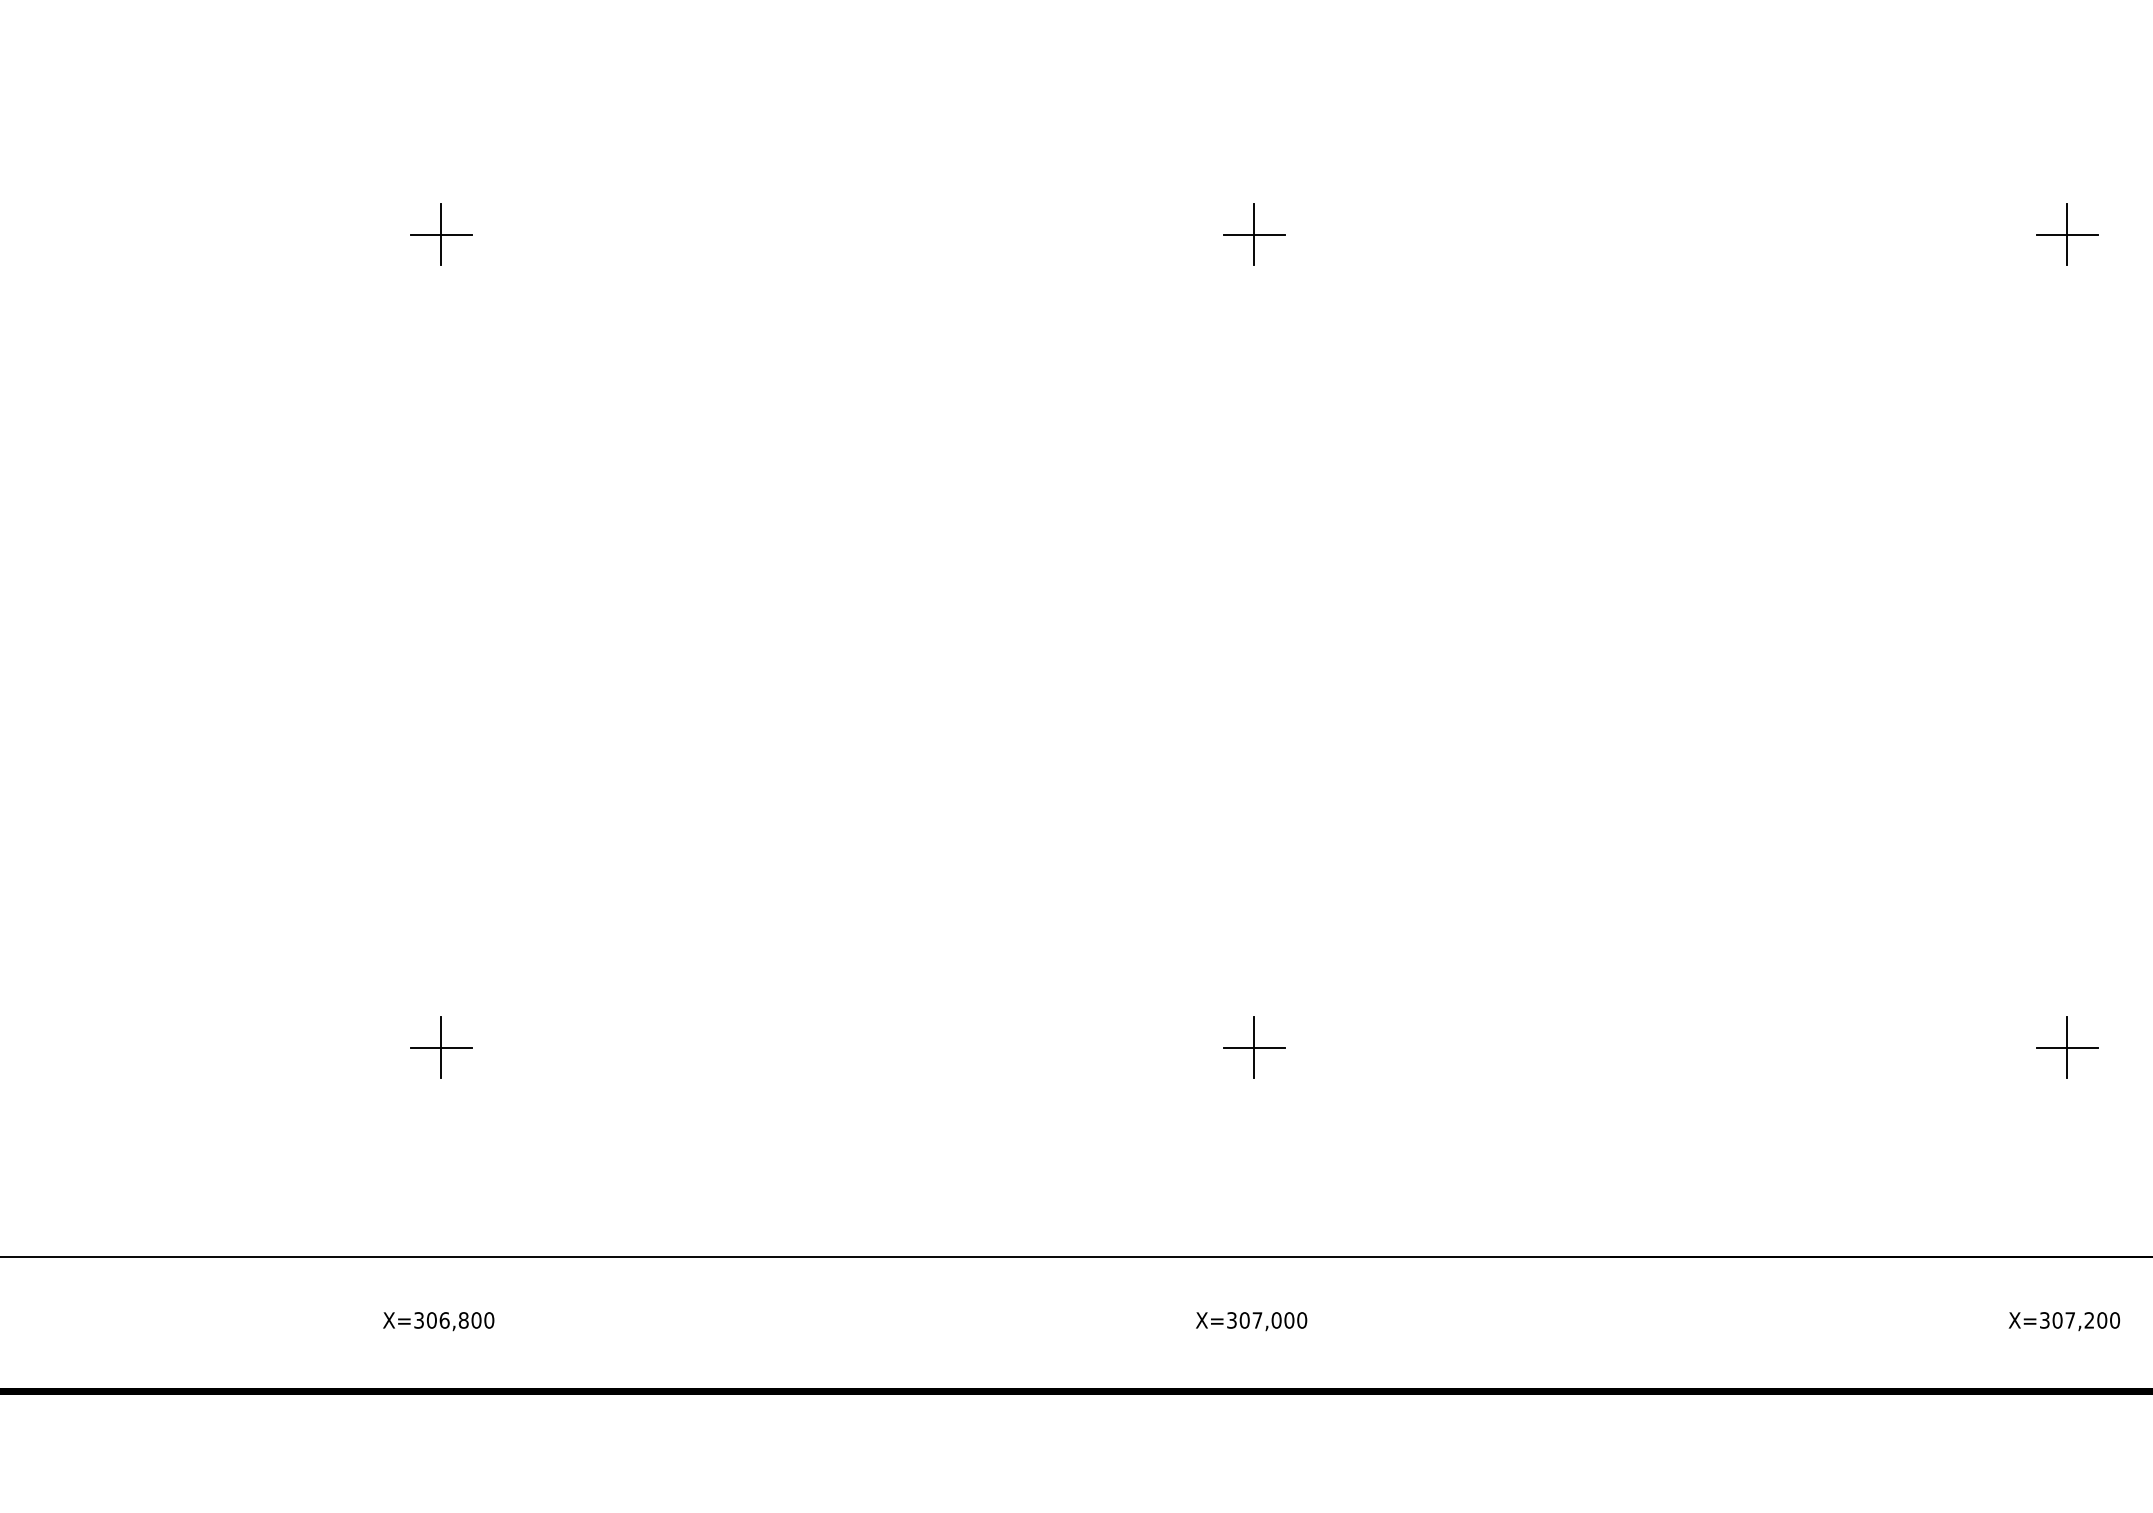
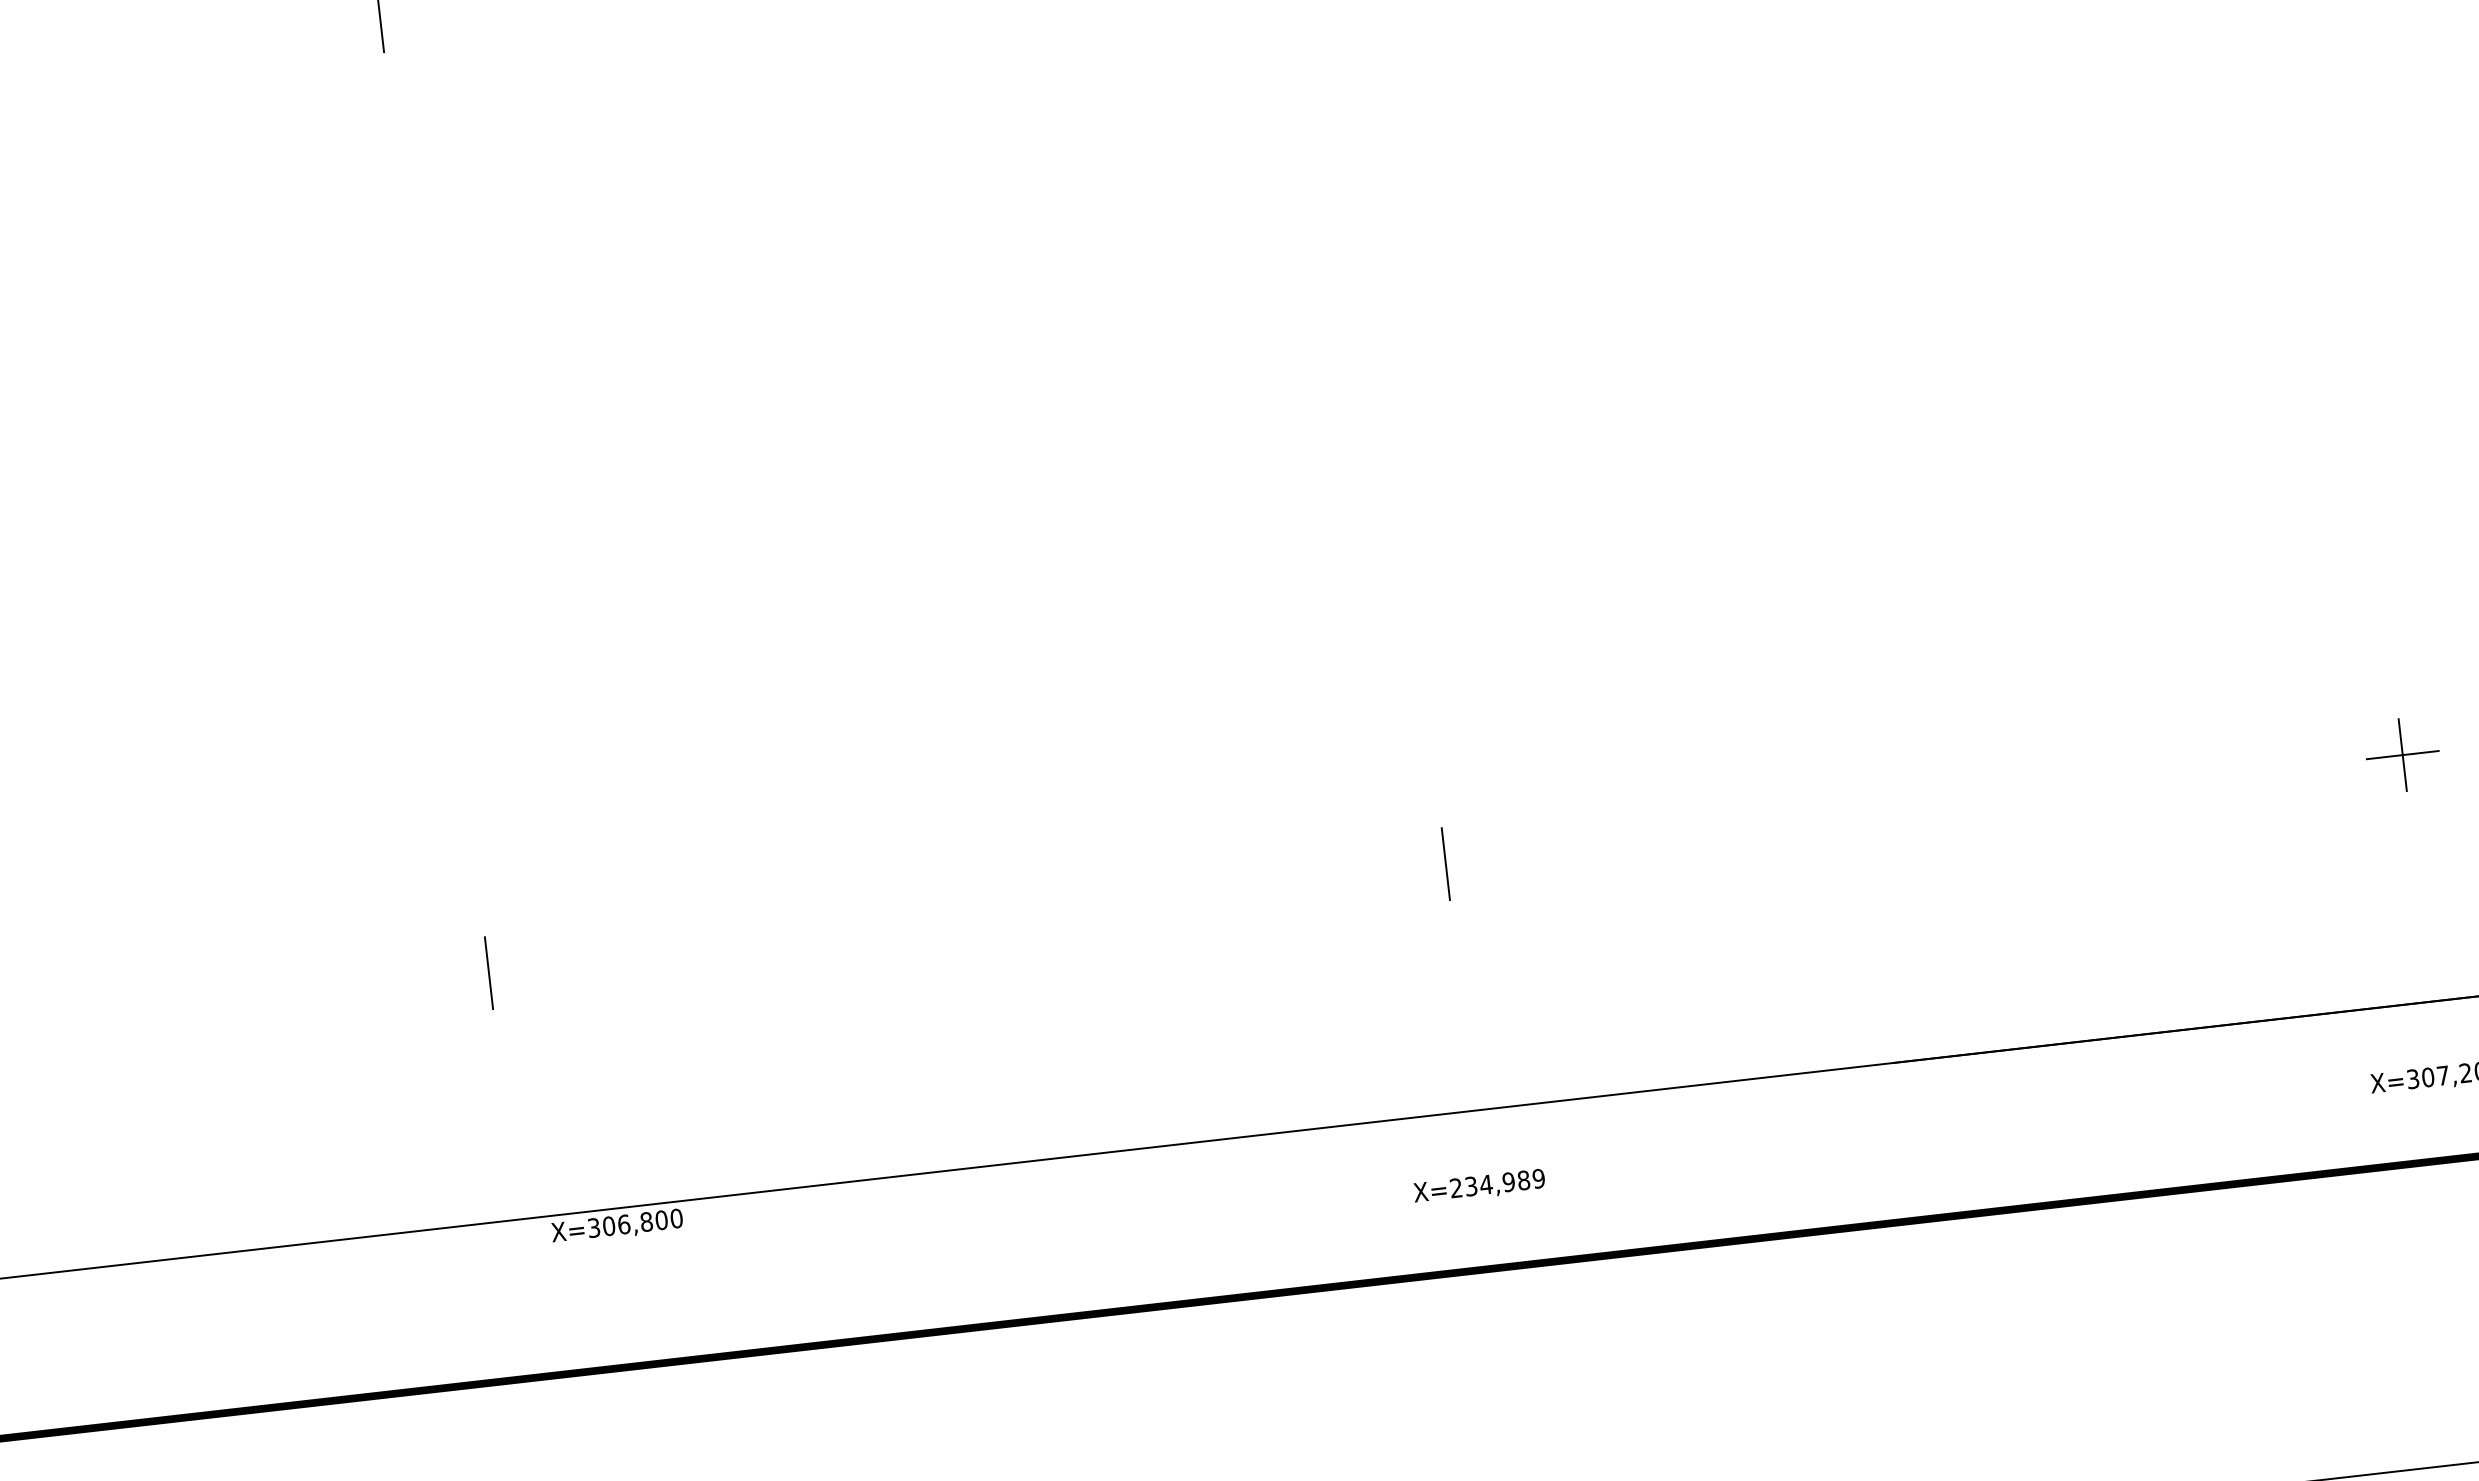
line: (440, 234) -> (378, 15), removed
line: (440, 1047) -> (487, 973), removed
line: (1253, 1047) -> (1445, 863), removed
text: (1267, 1320) -> (1498, 1183), X=307,000 -> X=234,989
text: (438, 1321) -> (617, 1226), moved

